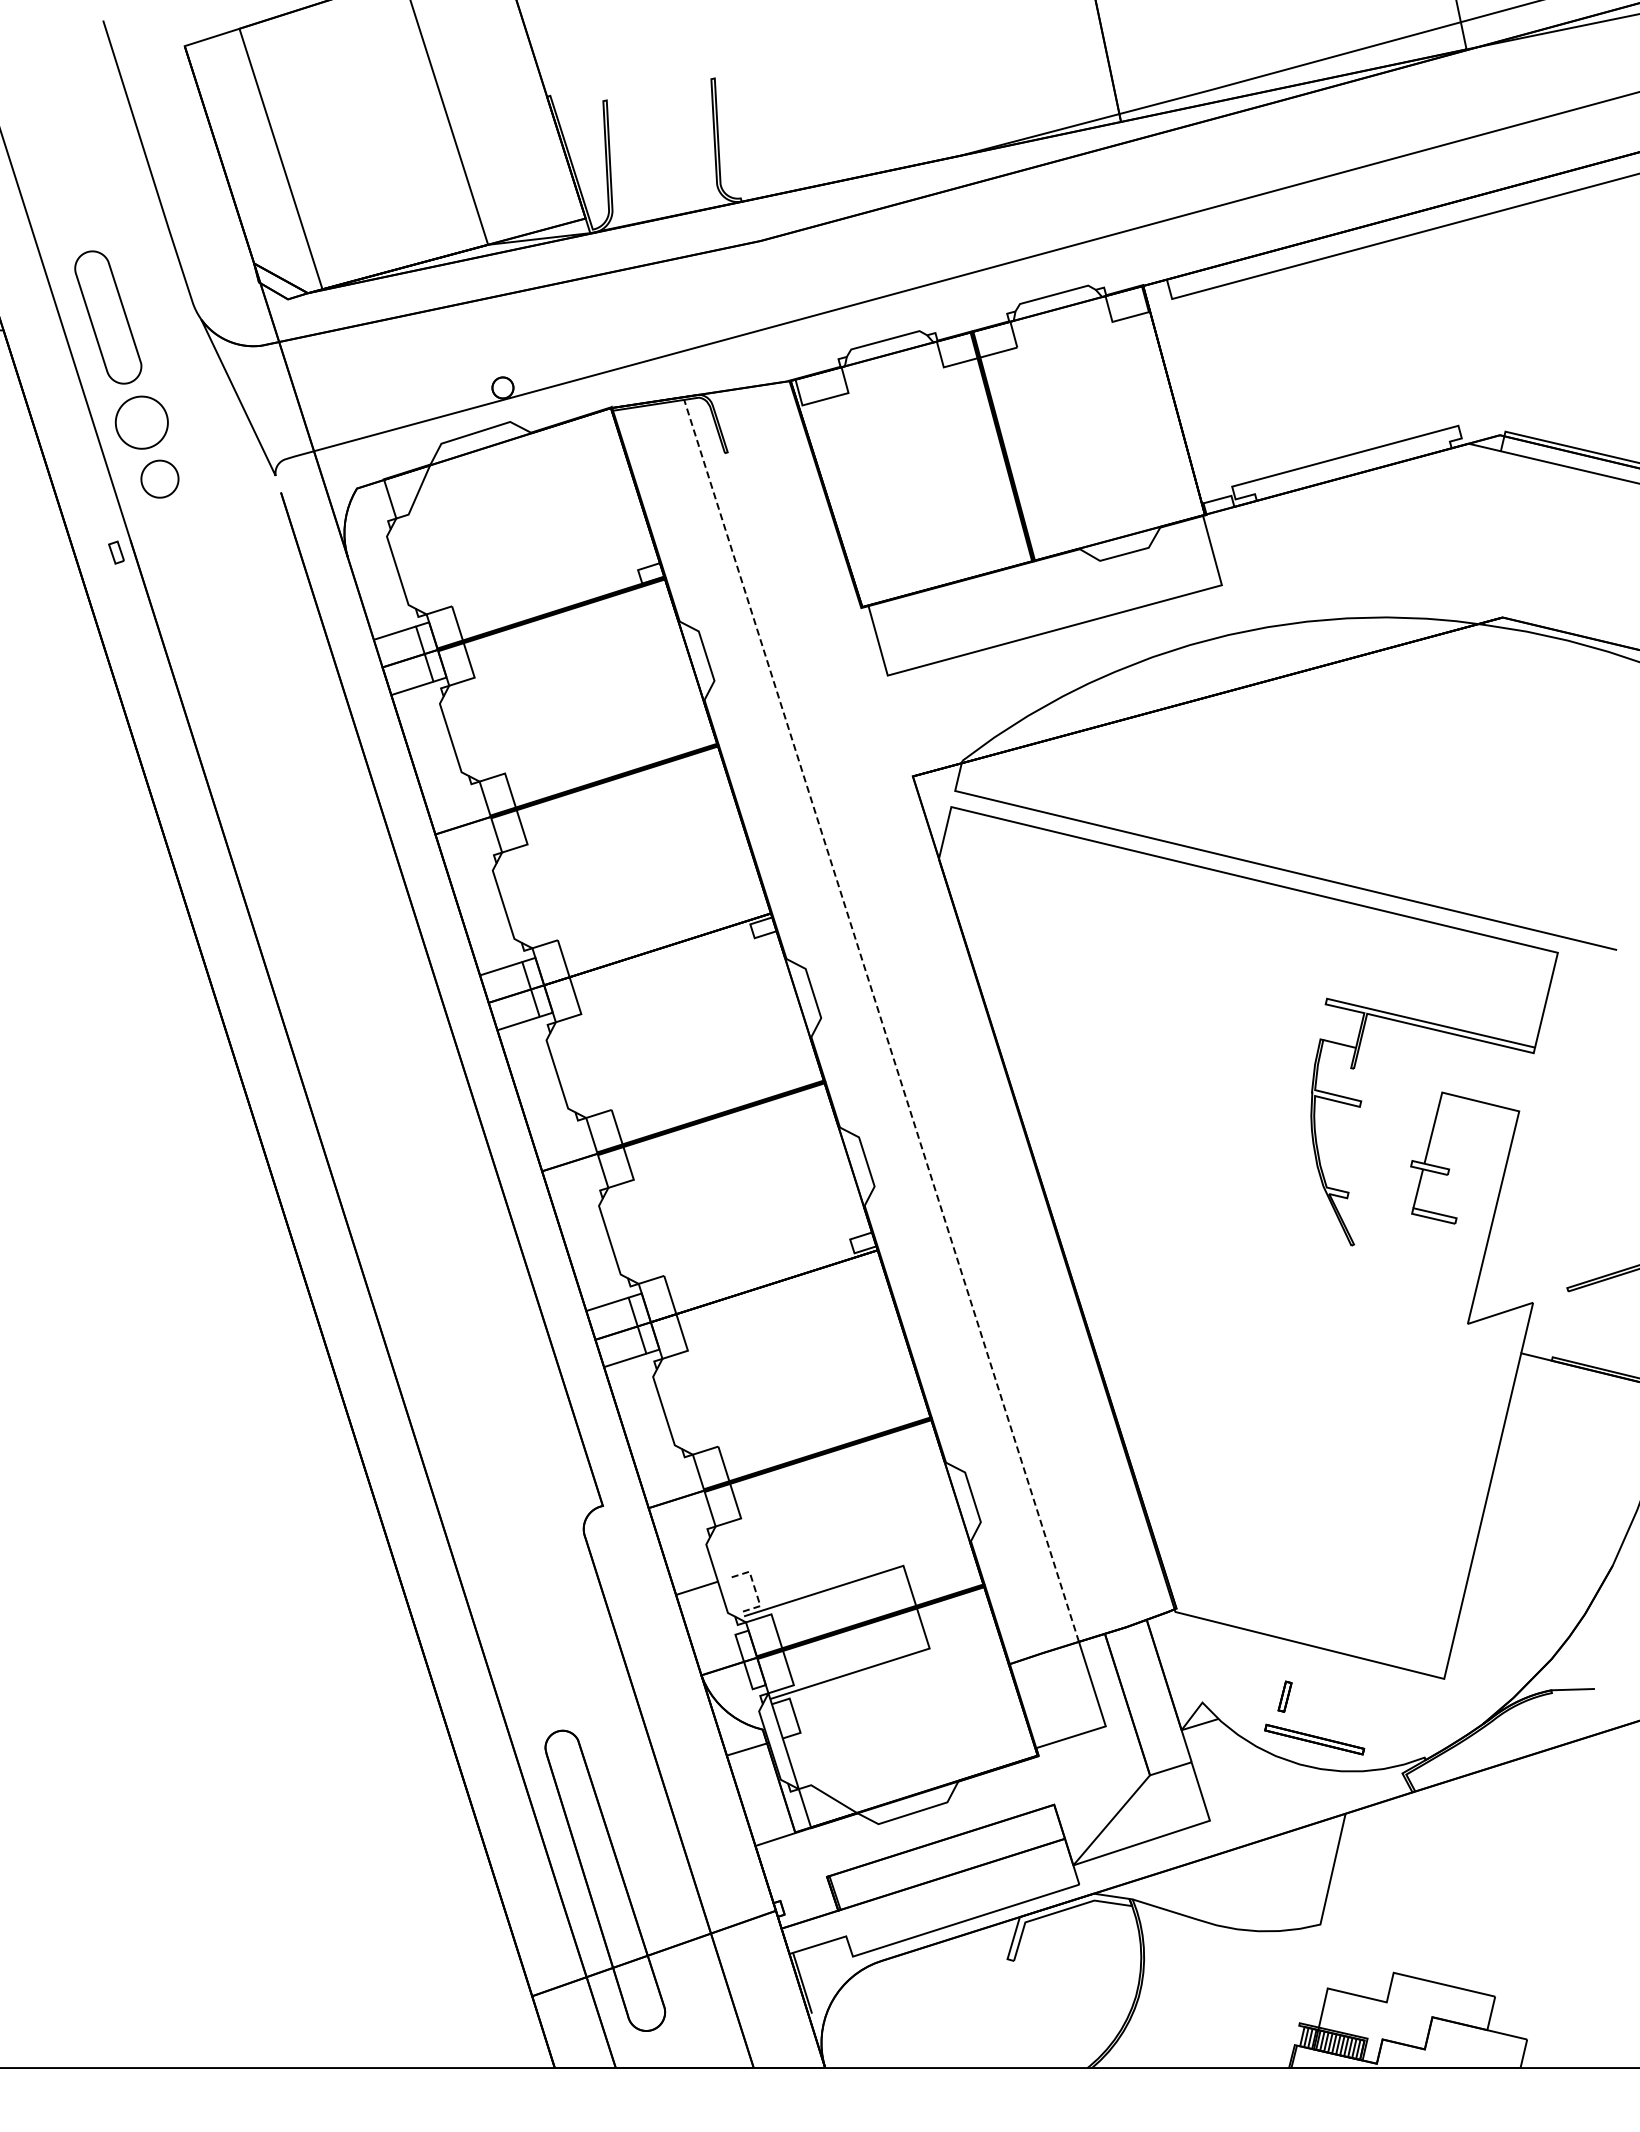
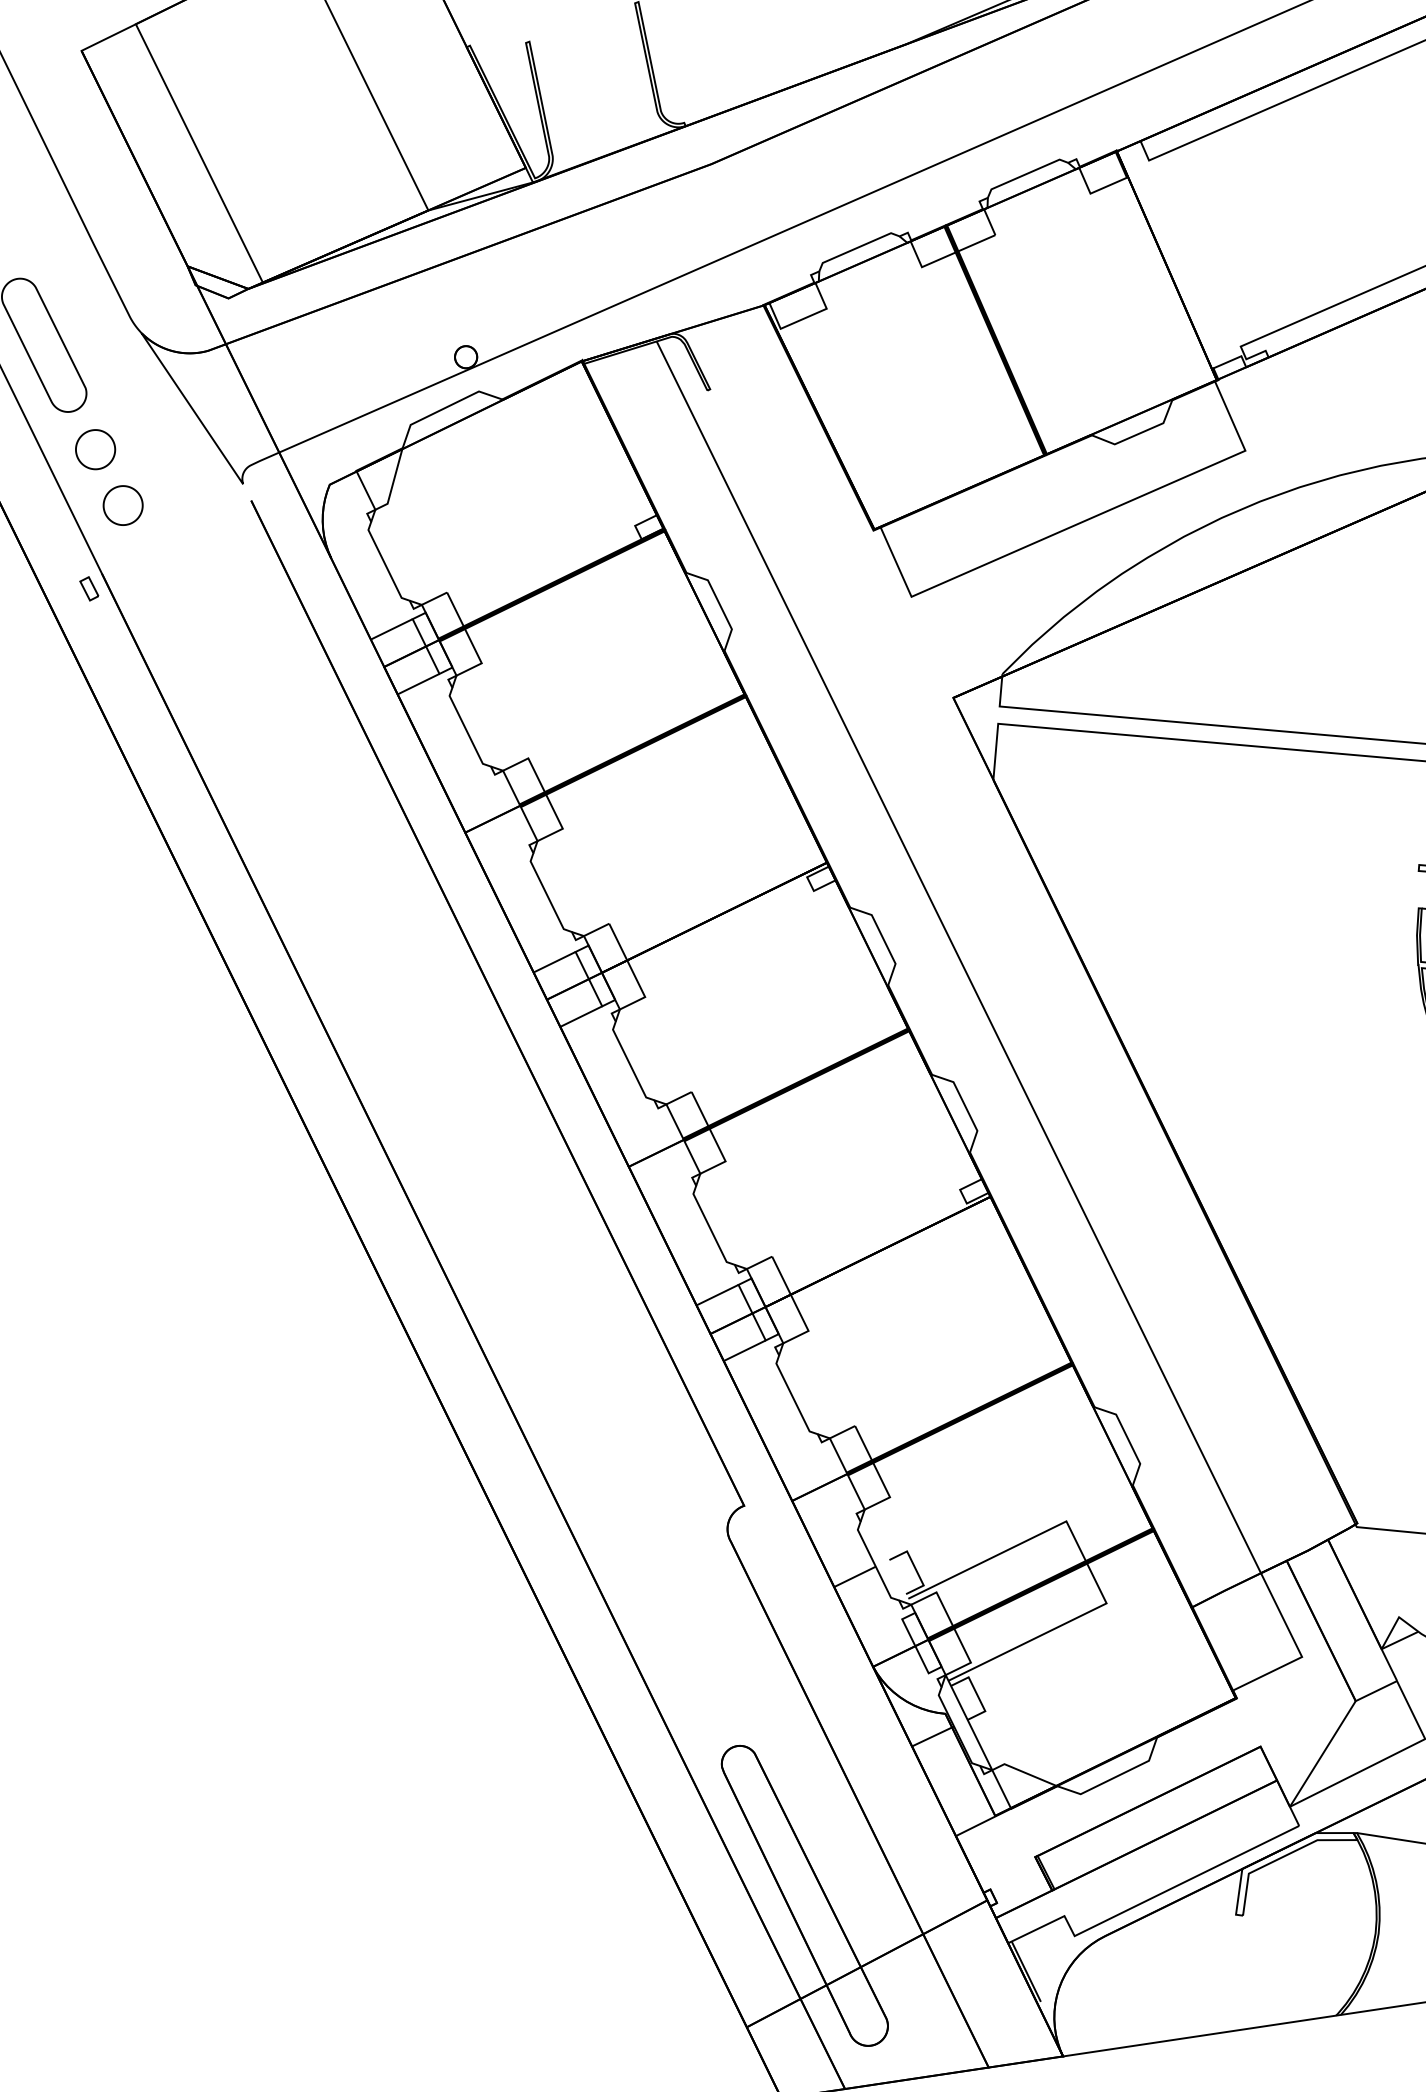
part: (141, 422) -> (95, 449), size x0.71
line: (881, 1020) -> (958, 956), dashed -> solid
line: (755, 1589) -> (916, 1569), dashed -> solid

